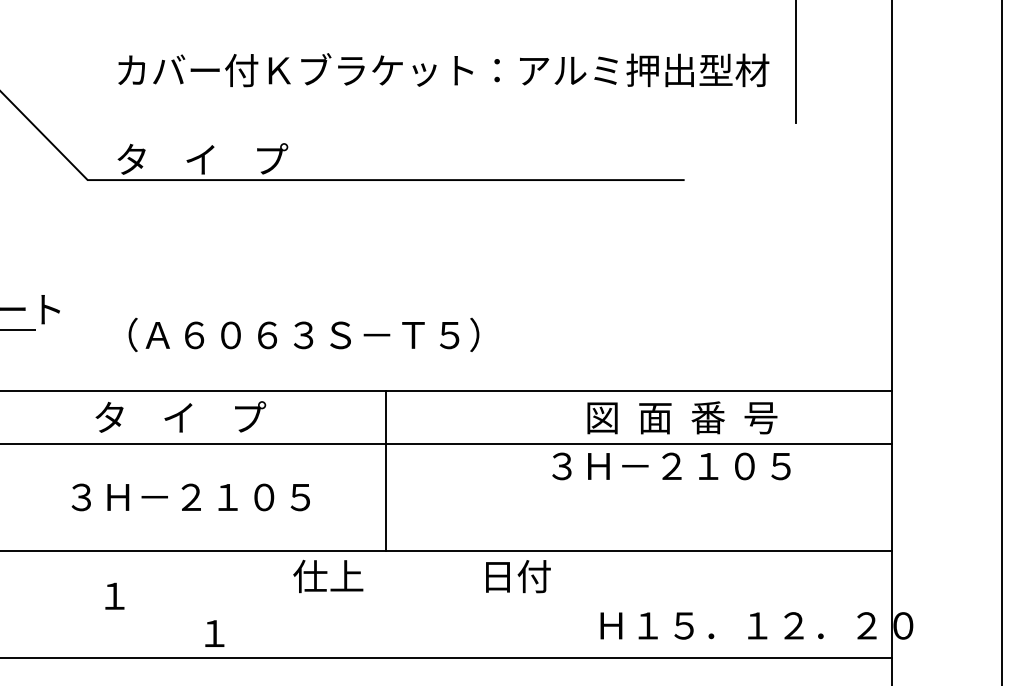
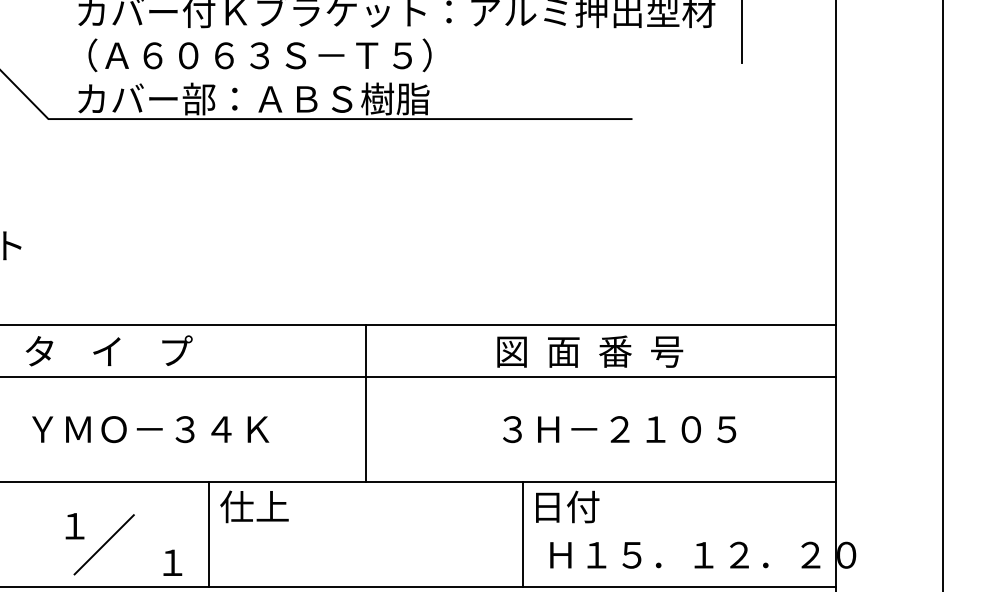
text: (297, 159) -> (253, 98), タ    イ    プ -> カバー部：ＡＢＳ樹脂
text: (303, 334) -> (259, 54), moved
text: (180, 416) -> (108, 350), moved
text: (682, 417) -> (590, 351), moved
text: (671, 466) -> (619, 429), moved
line: (386, 470) -> (366, 403), moved
text: (192, 497) -> (150, 429), ３Ｈ－２１０５ -> ＹＭＯ－３４Ｋ
text: (328, 576) -> (254, 506), moved
text: (518, 576) -> (567, 506), moved
line: (251, 604) -> (208, 534), added
line: (572, 604) -> (522, 534), added
line: (144, 614) -> (104, 544), added

